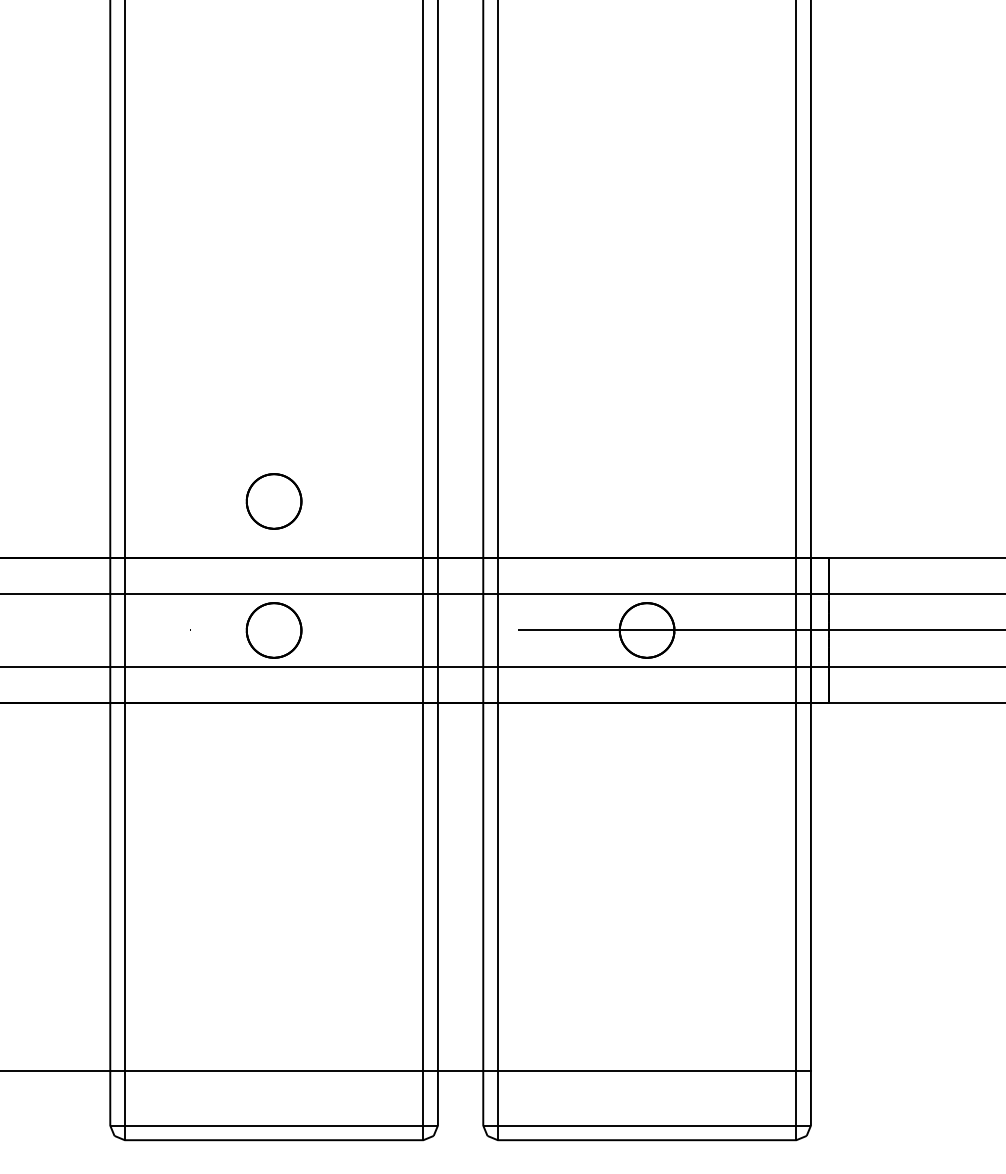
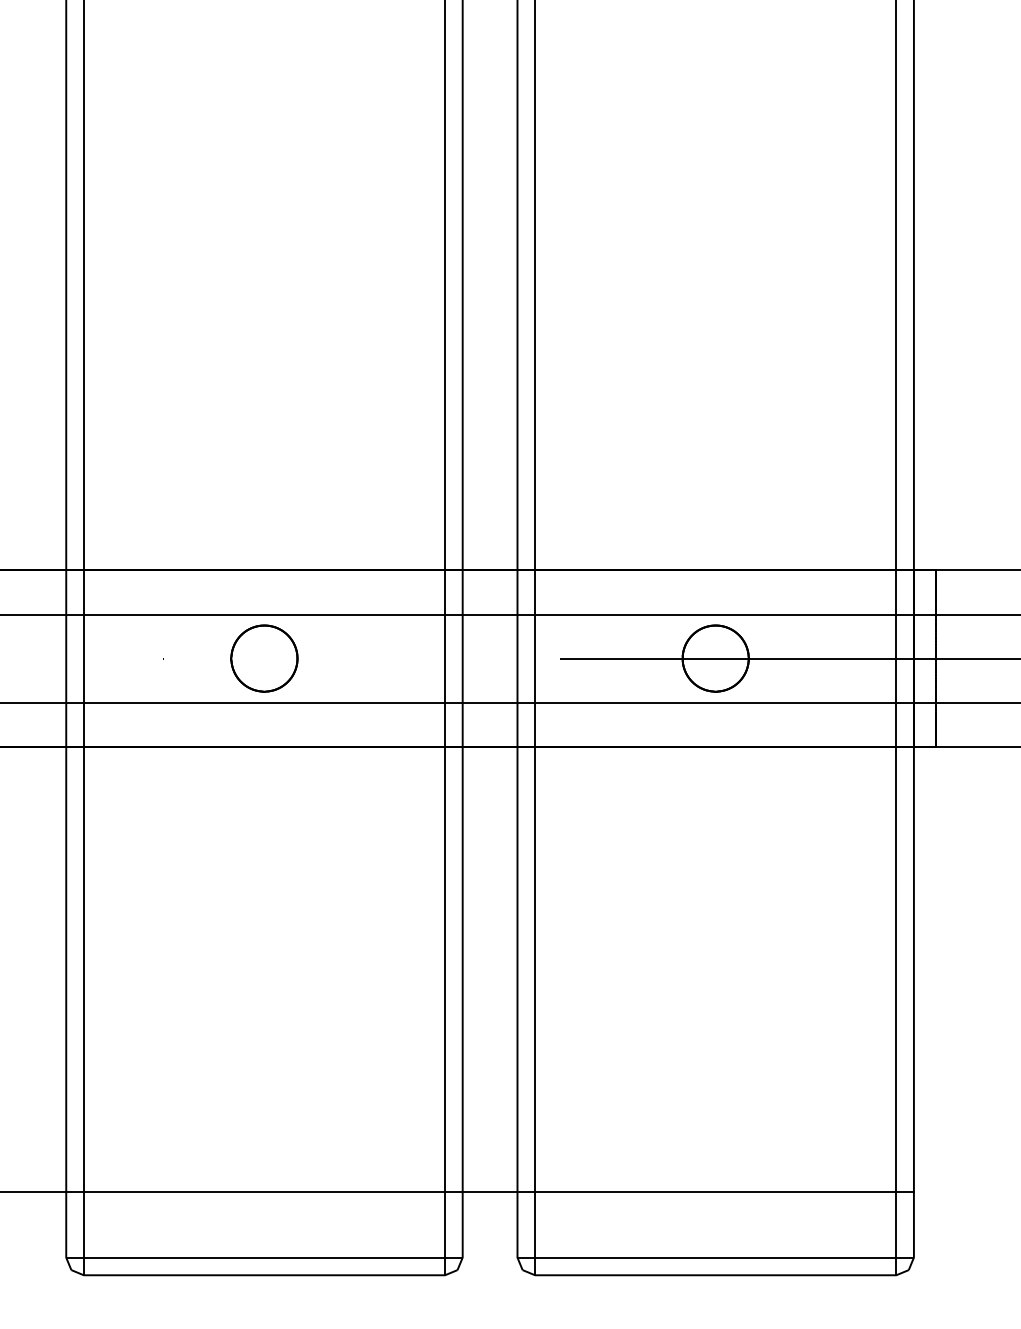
part: (273, 501) -> (263, 502), removed

